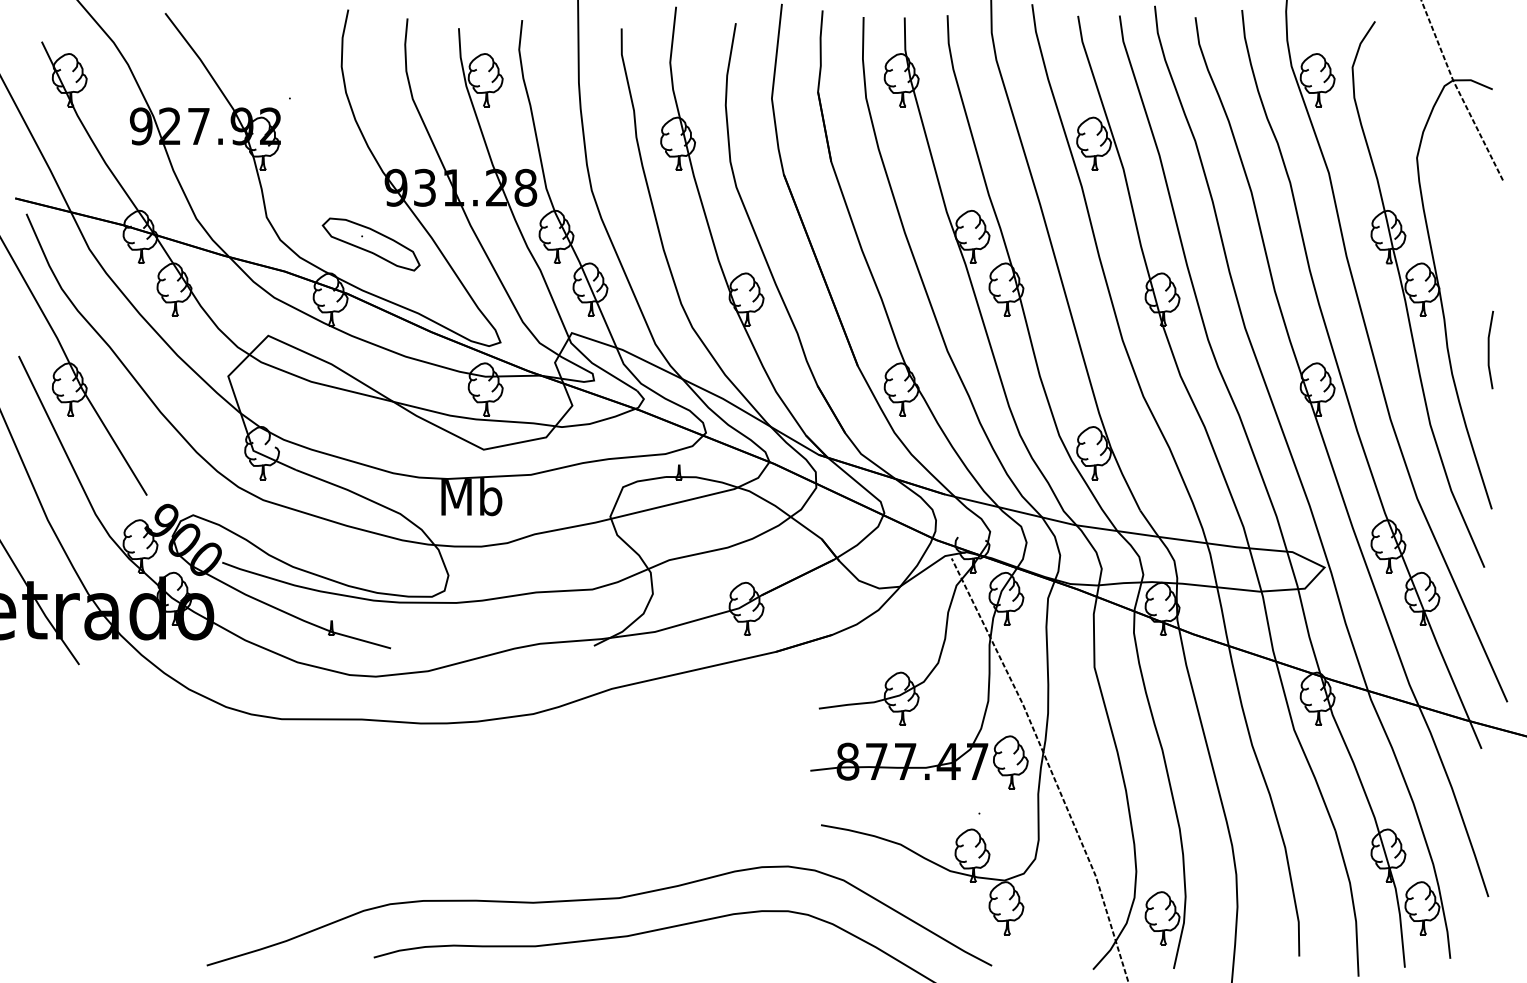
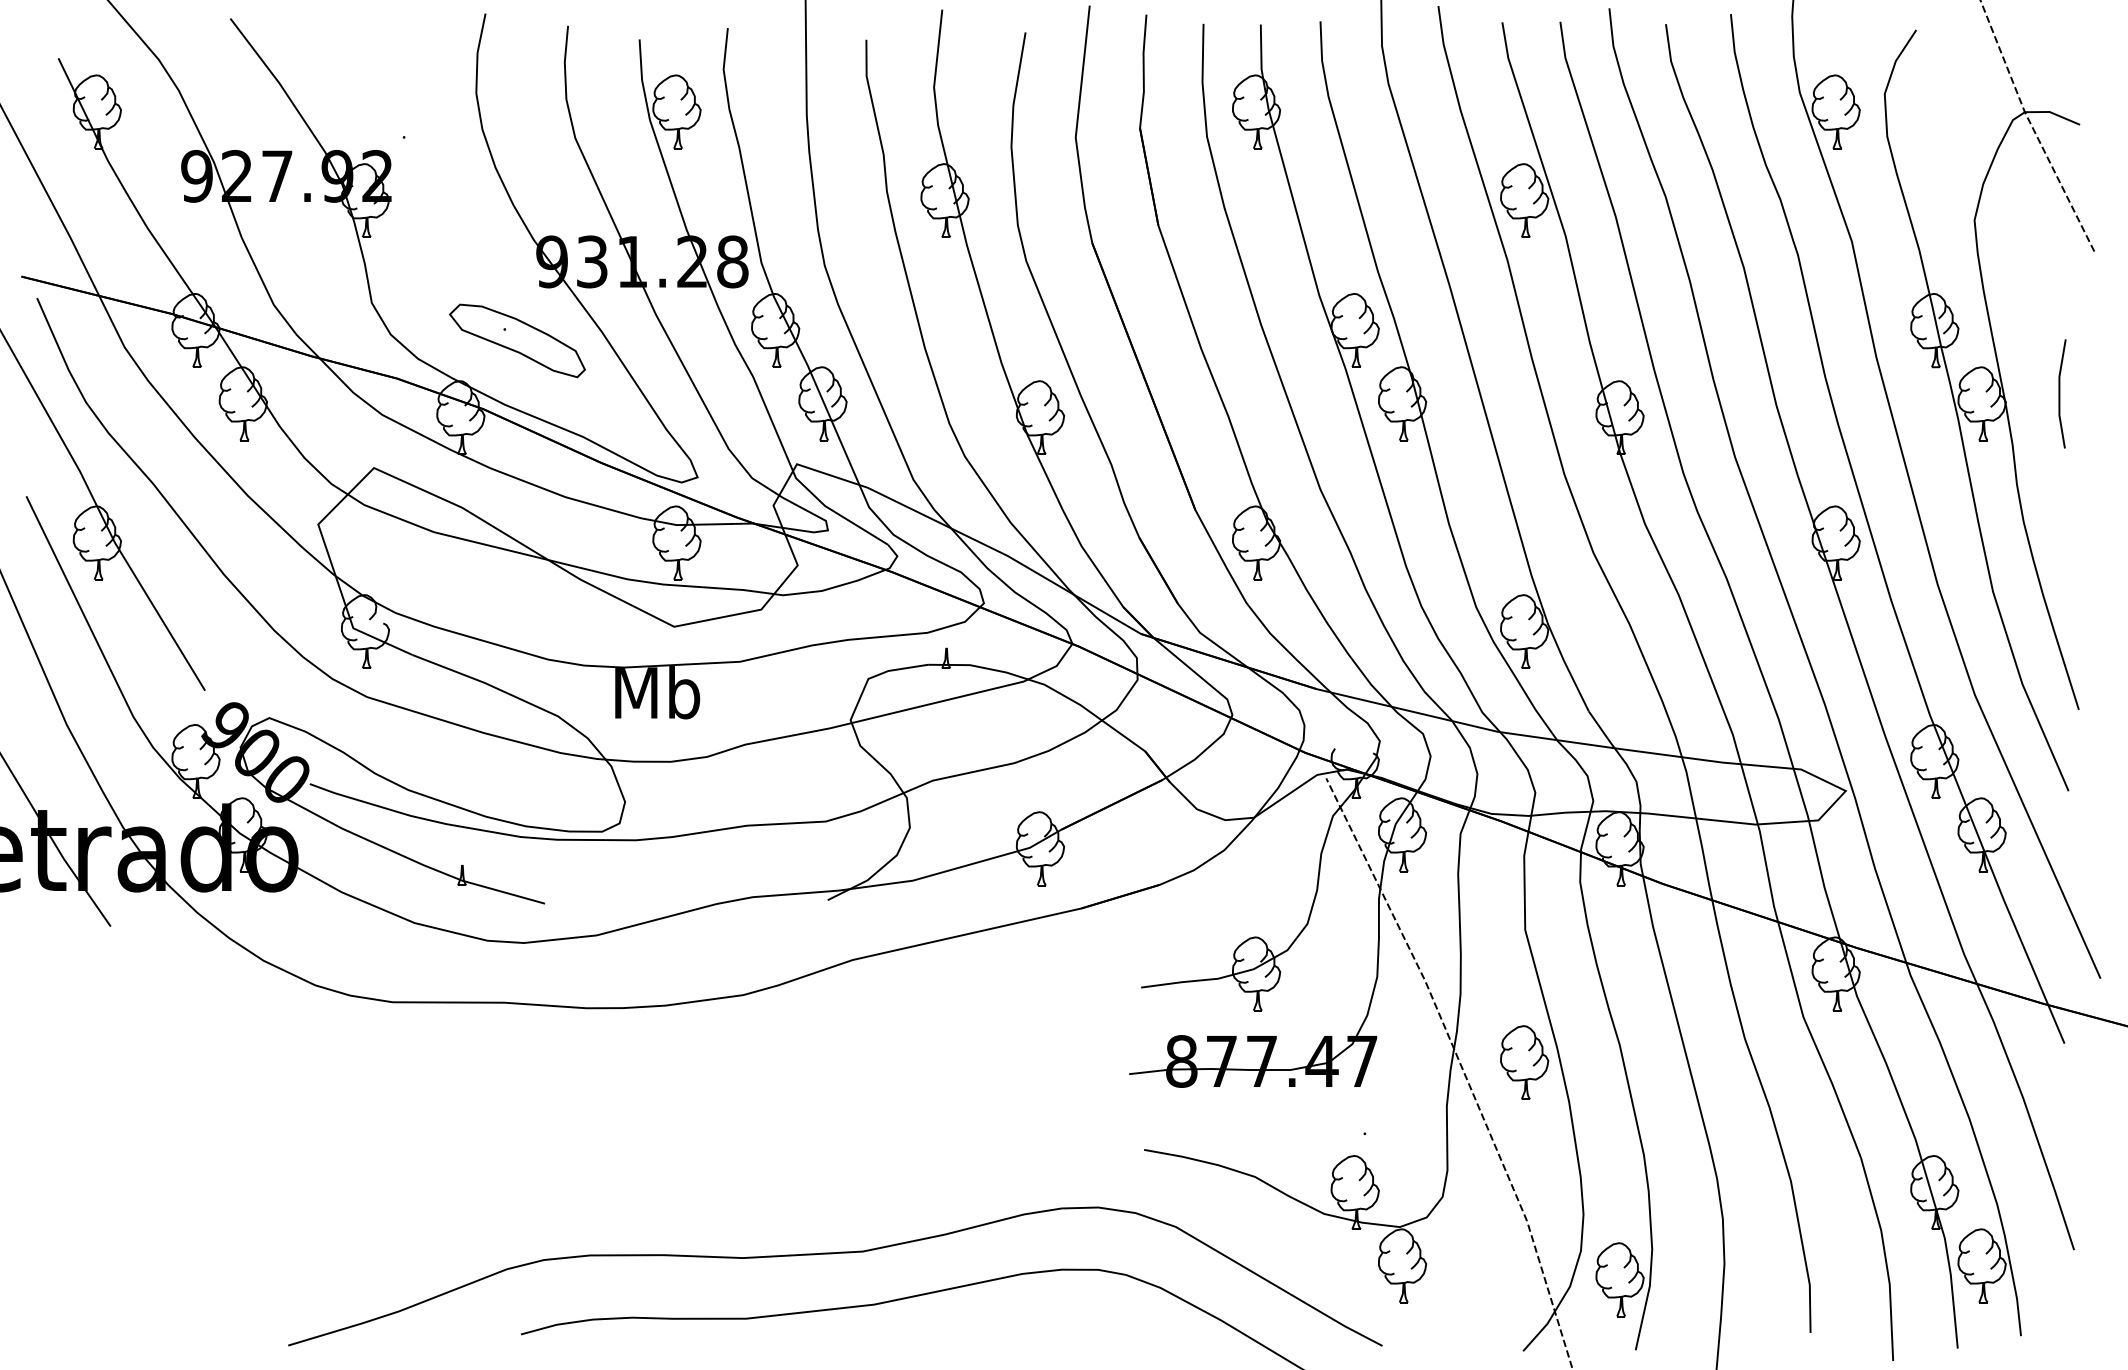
line: (1489, 349) -> (2060, 393), moved
part: (1010, 762) -> (1524, 1062), moved

